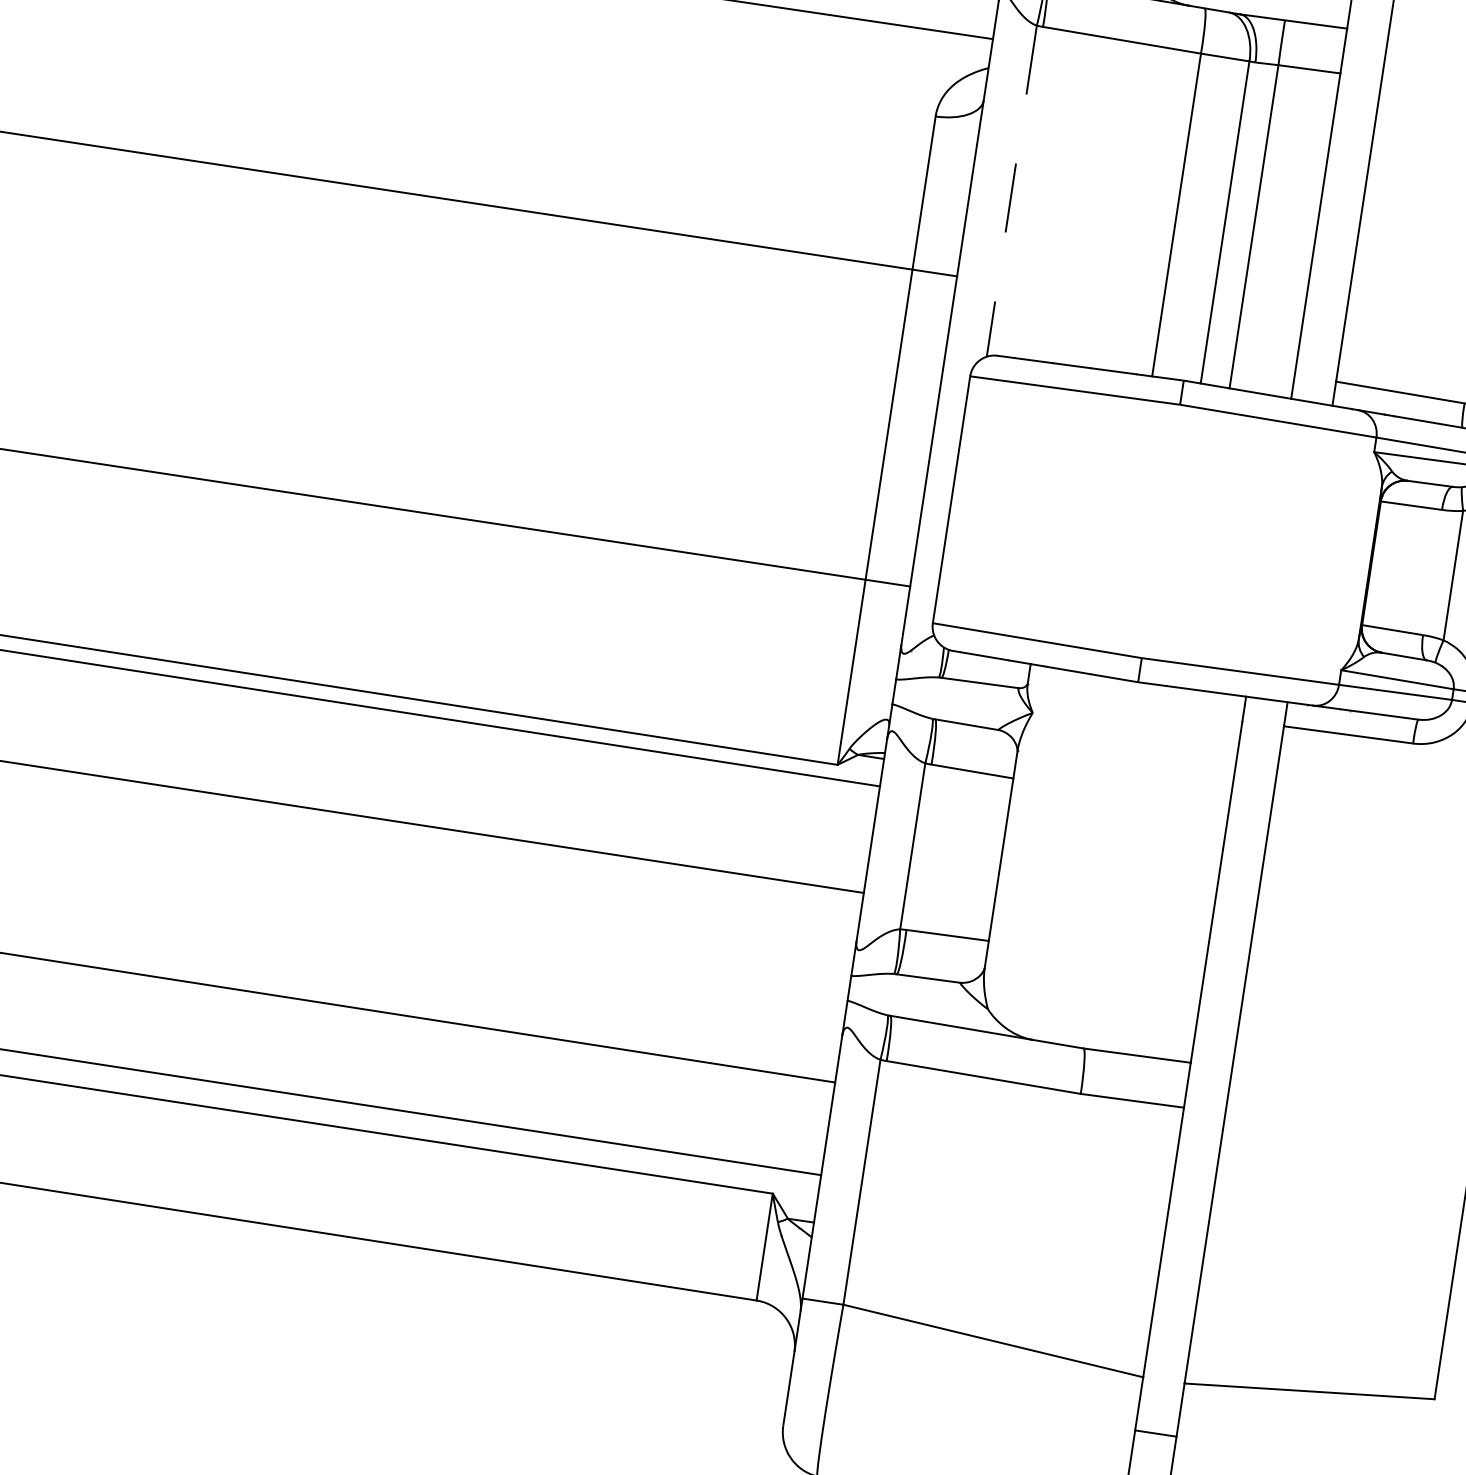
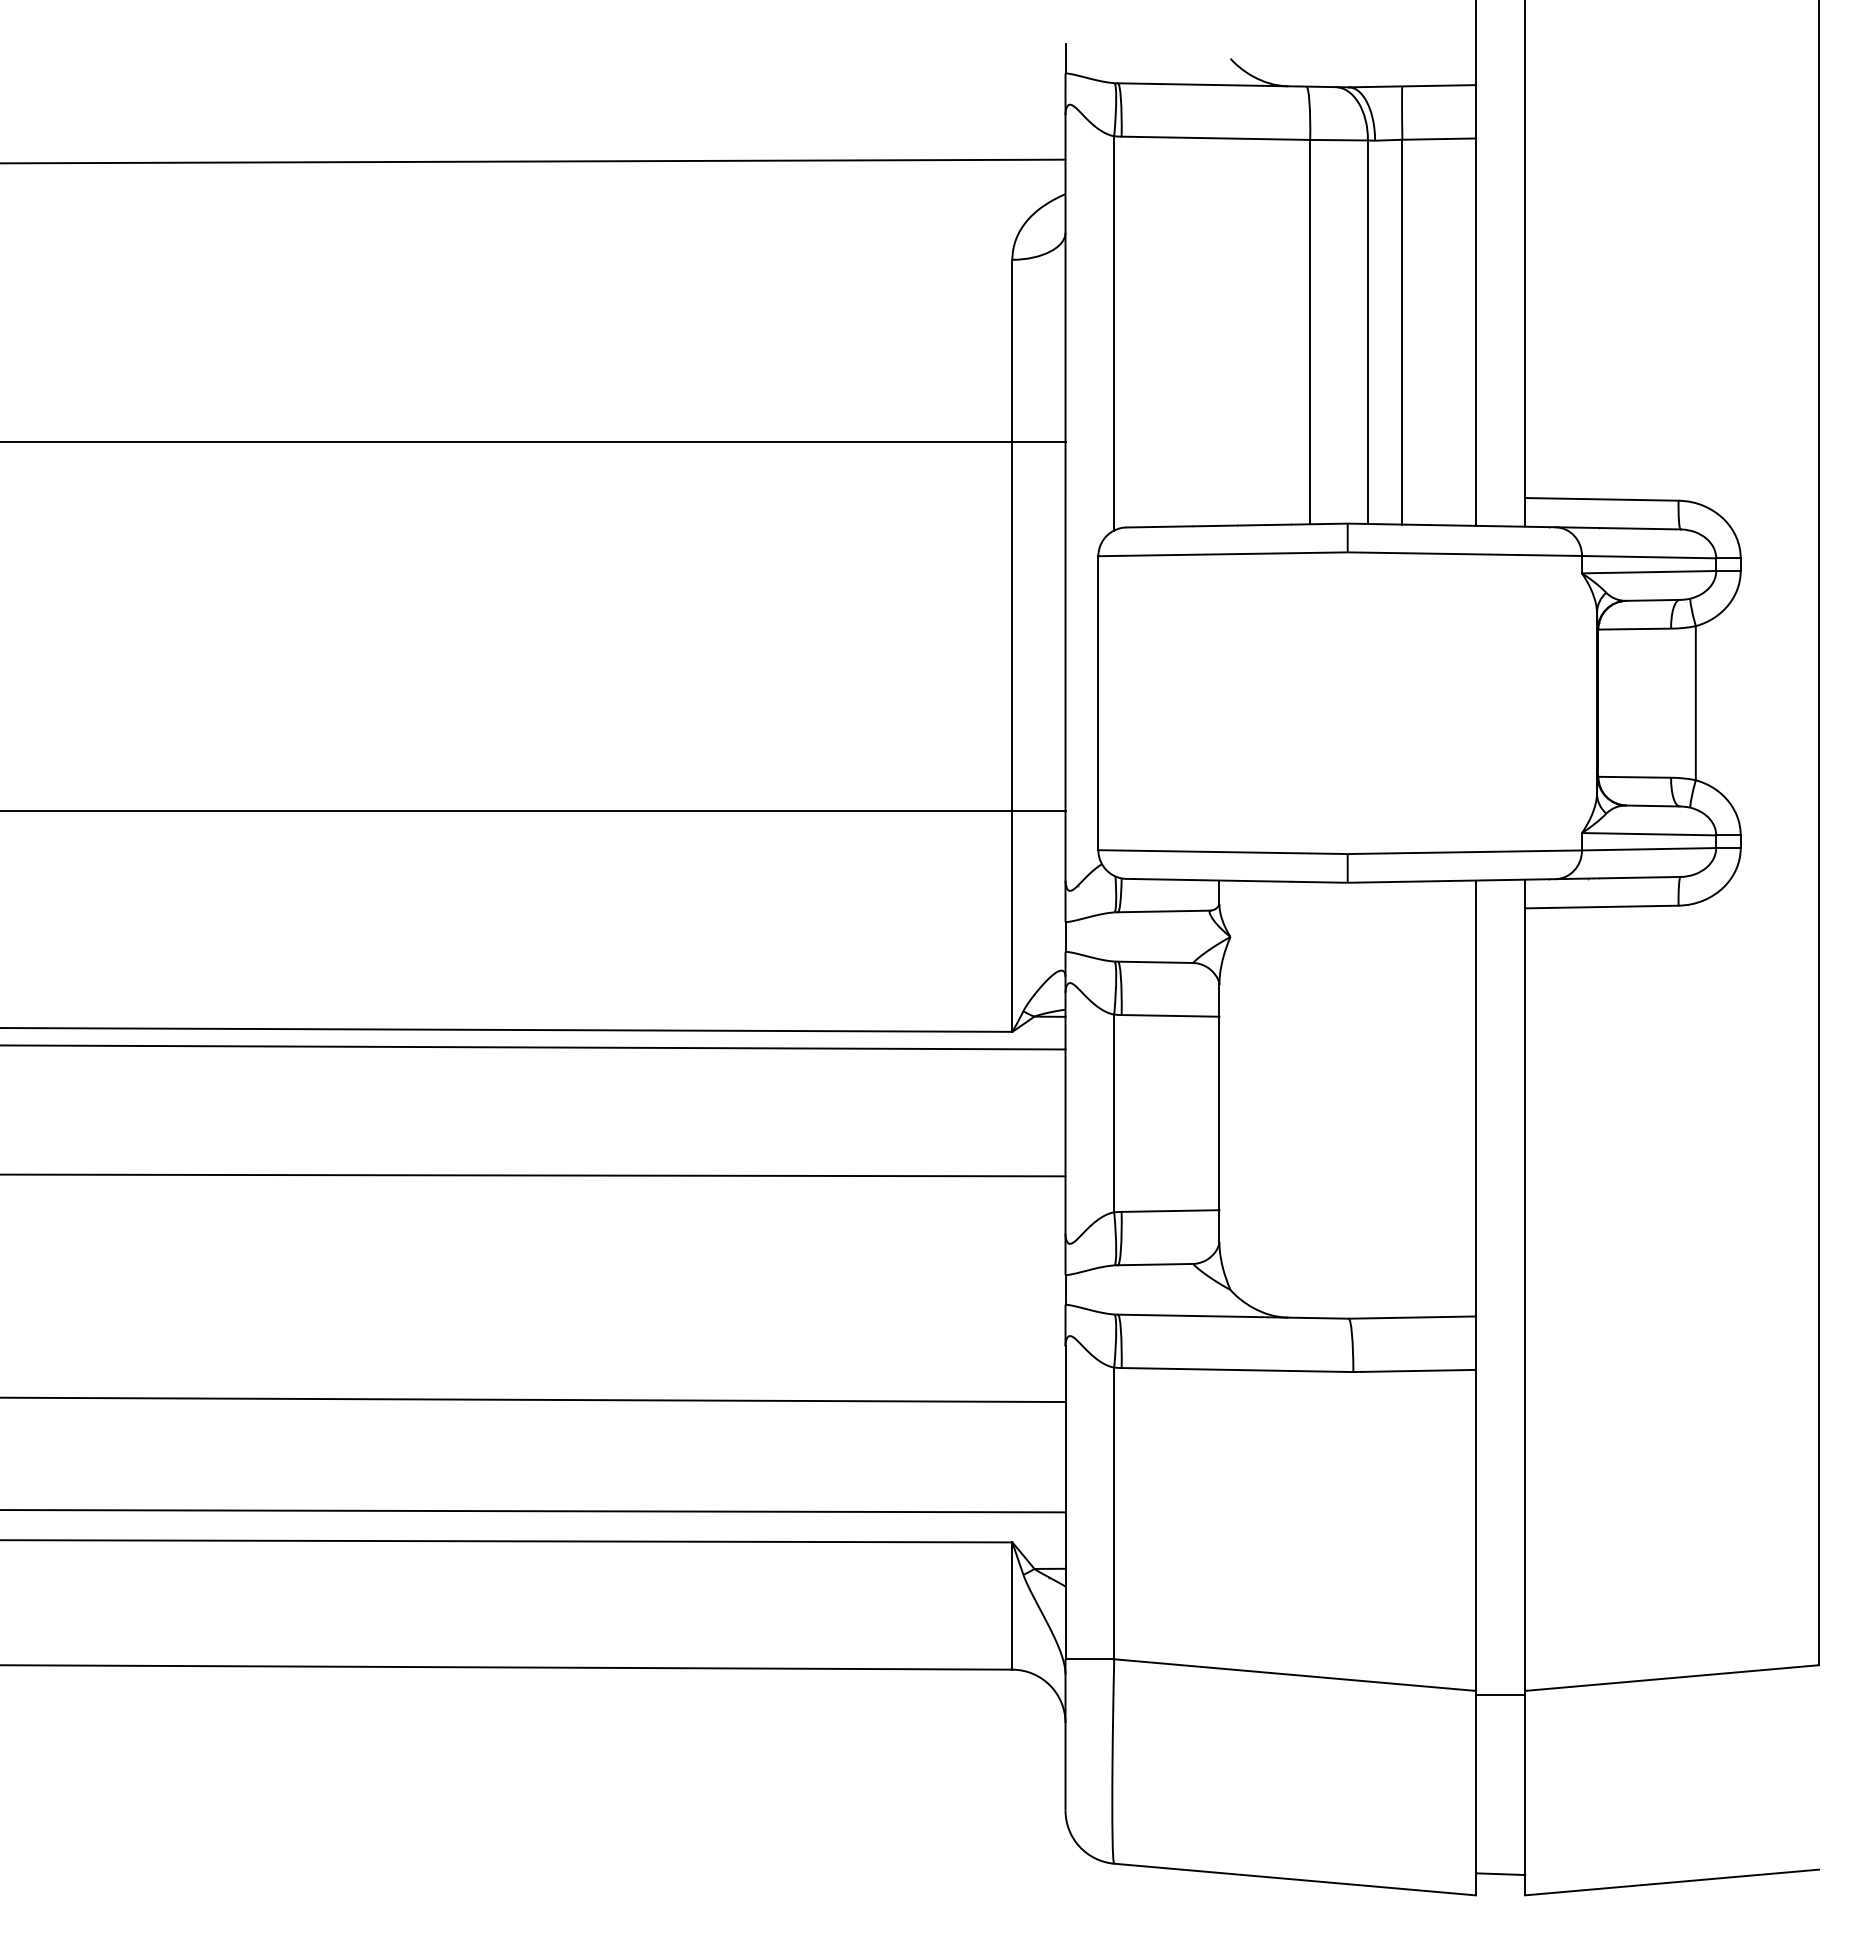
line: (1012, 191) -> (1114, 333), dashed -> solid
line: (1155, 1433) -> (1500, 1695), moved

